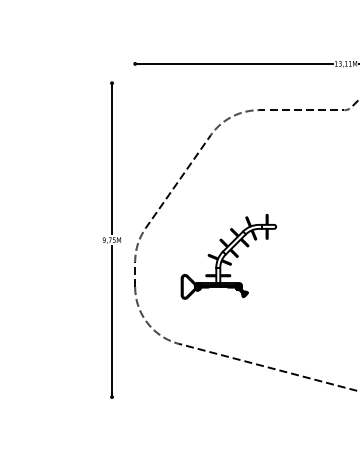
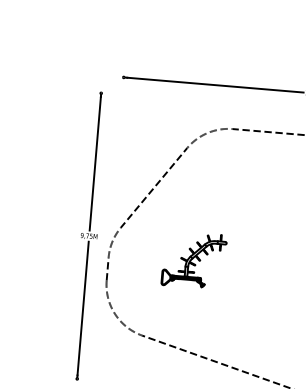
part: (228, 256) -> (193, 259), size x0.71

